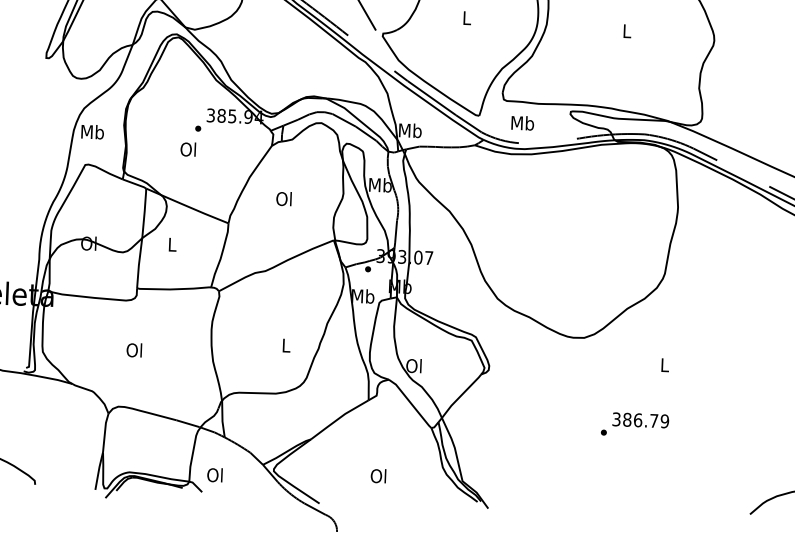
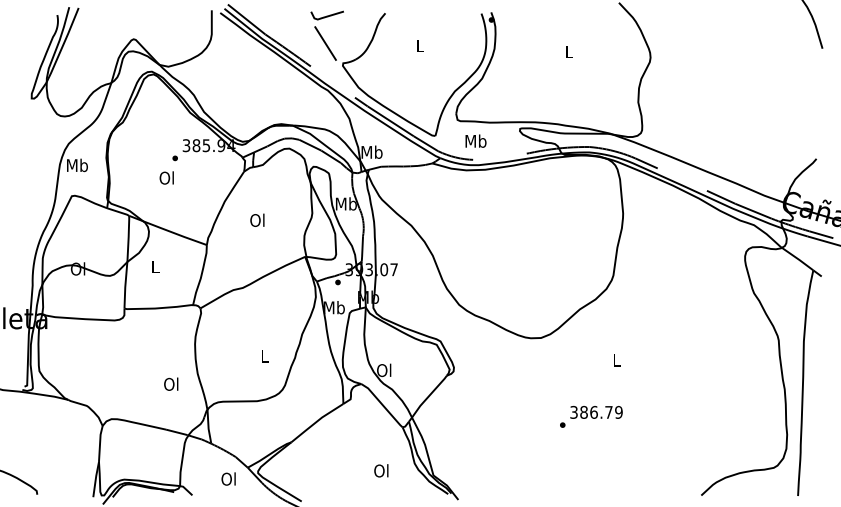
text: (134, 349) -> (171, 383), moved
text: (214, 474) -> (228, 478), moved
text: (378, 475) -> (381, 470), moved

